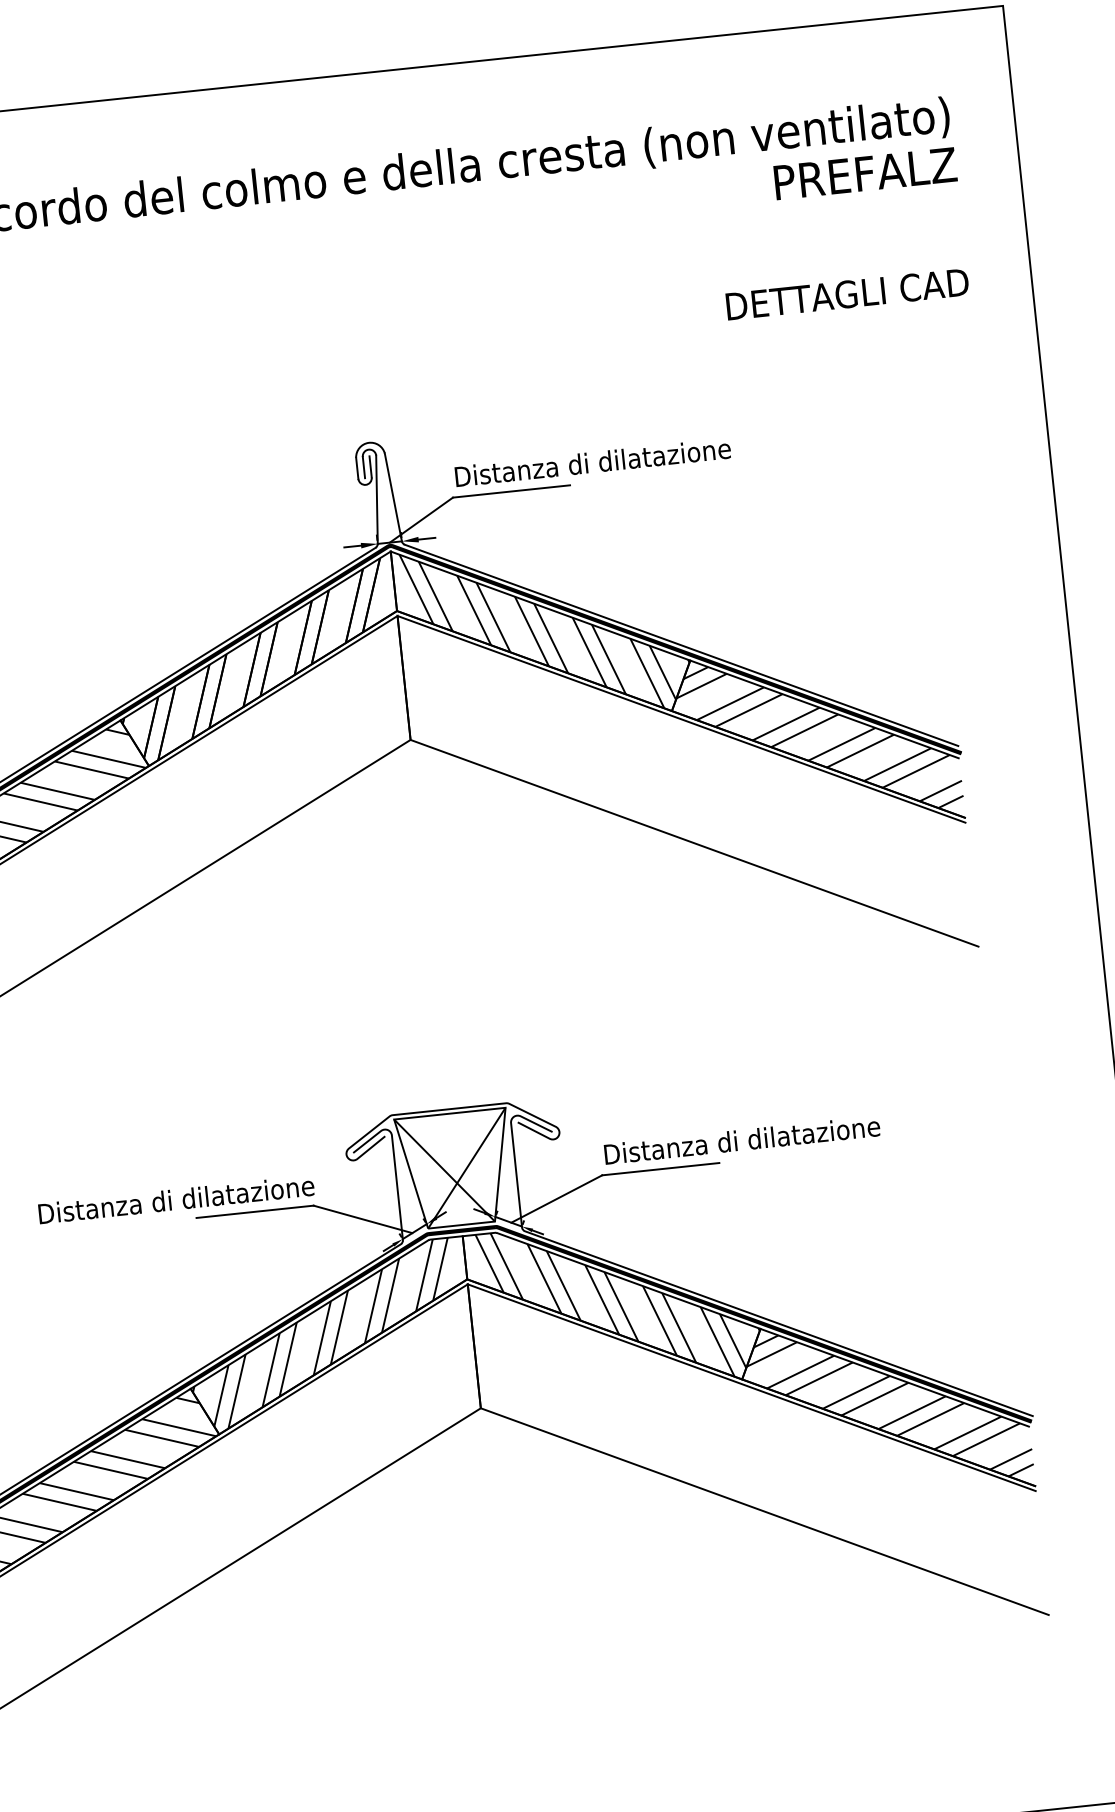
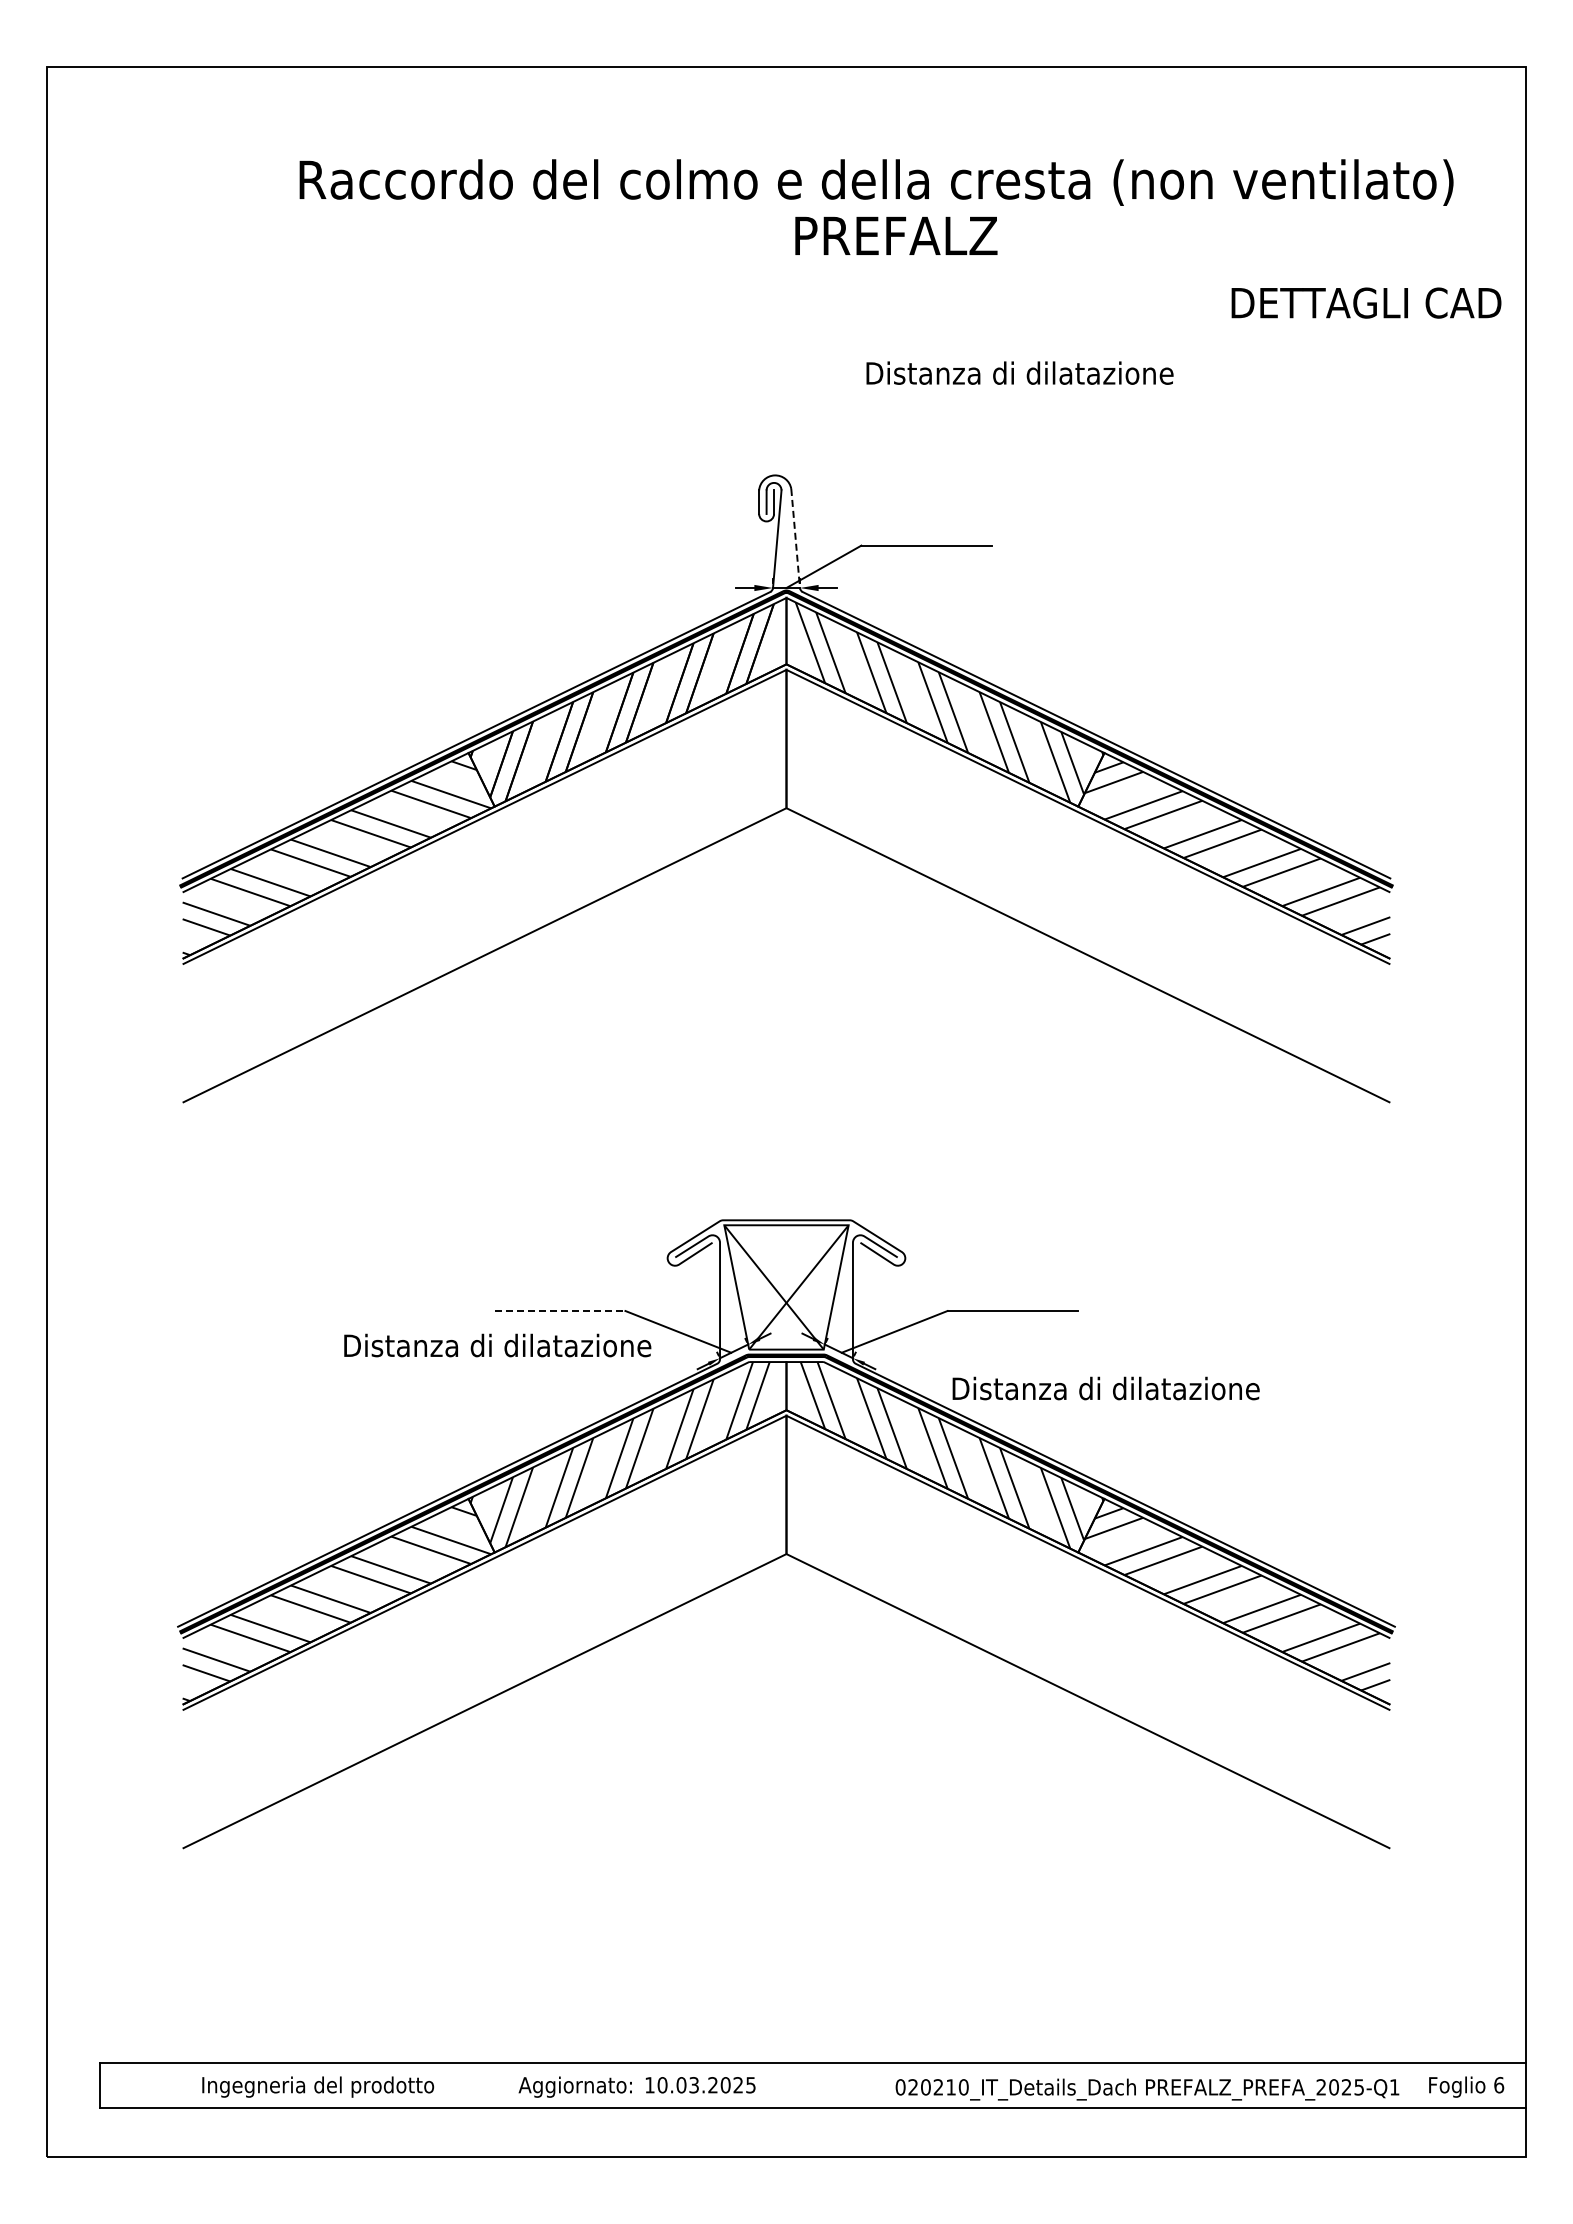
text: (865, 173) -> (896, 235), moved
text: (847, 293) -> (1366, 302), moved
text: (592, 461) -> (1019, 372), moved
line: (393, 497) -> (795, 538), solid -> dashed
text: (741, 1140) -> (1105, 1388), moved
text: (176, 1199) -> (497, 1345), moved
line: (255, 1212) -> (560, 1311), solid -> dashed

